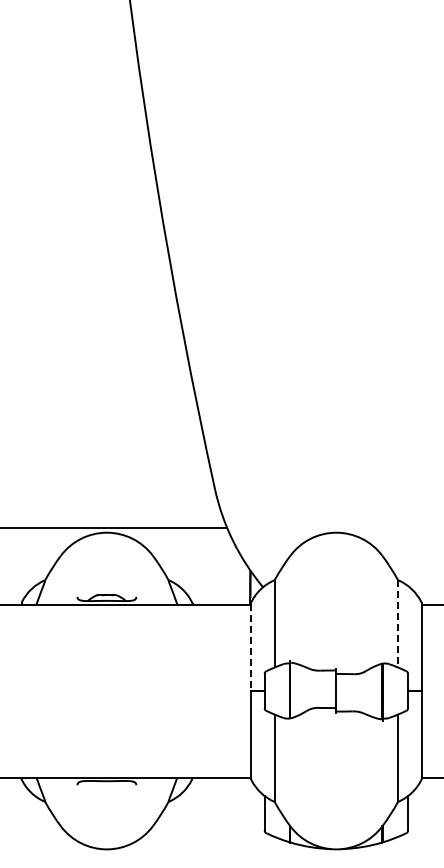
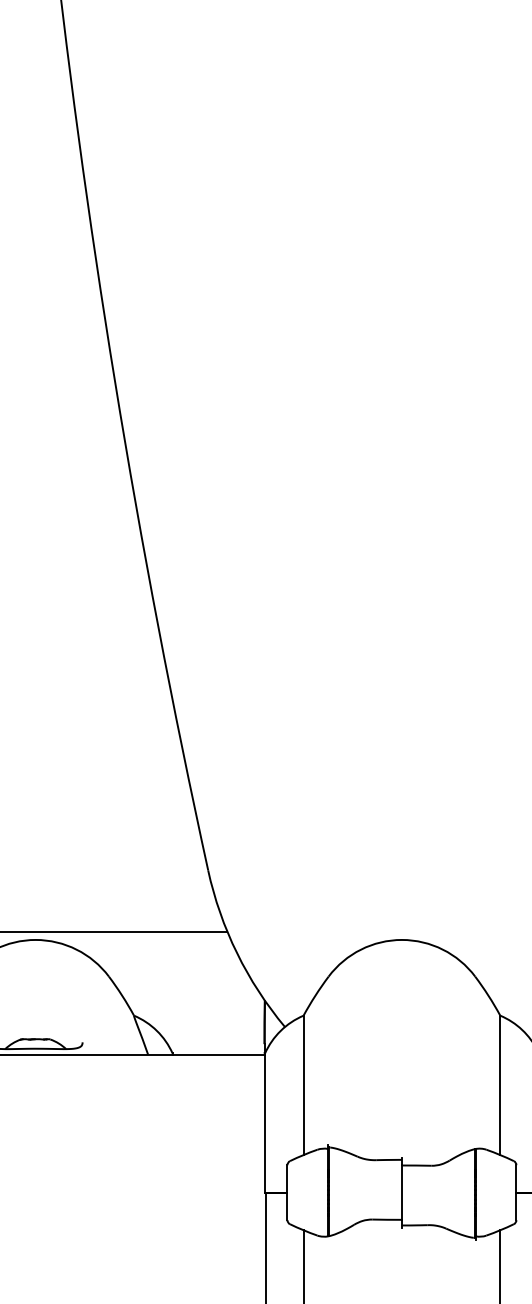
line: (398, 623) -> (501, 1084), dashed -> solid
line: (250, 647) -> (264, 1123), dashed -> solid

